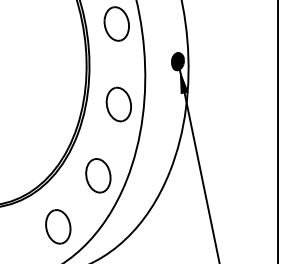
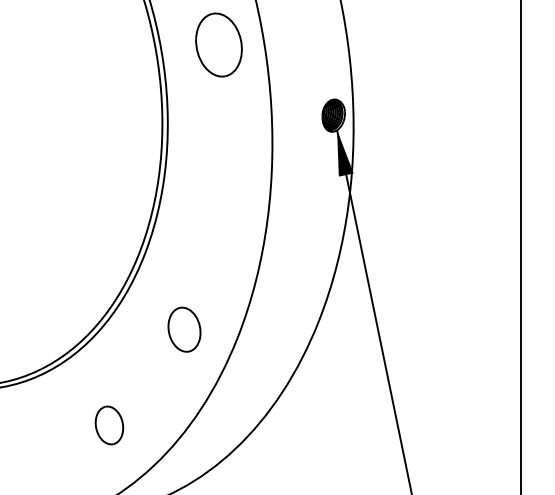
part: (118, 104) -> (222, 195), removed
part: (98, 175) -> (184, 329), size x0.7
part: (58, 226) -> (109, 424), size x0.6

